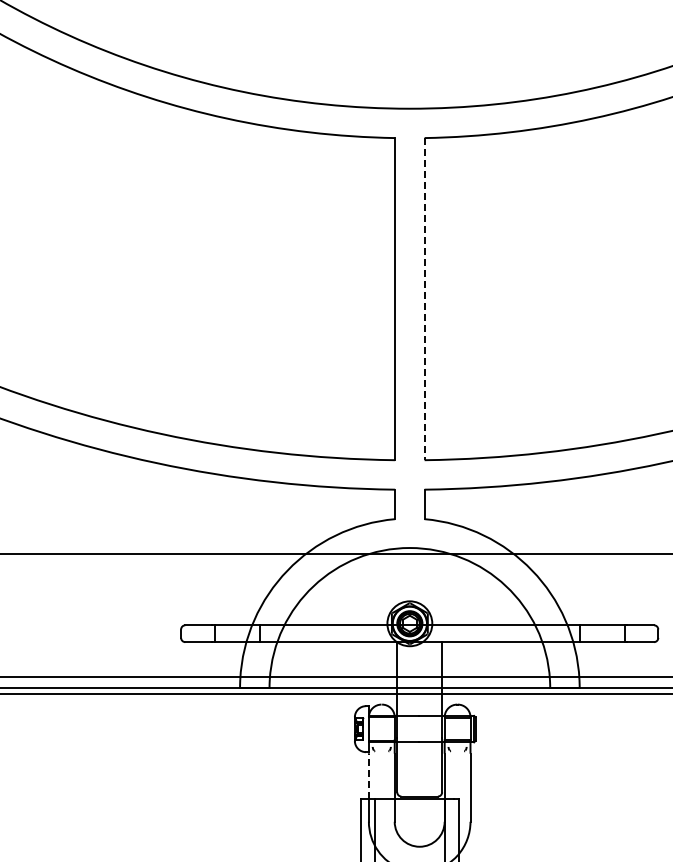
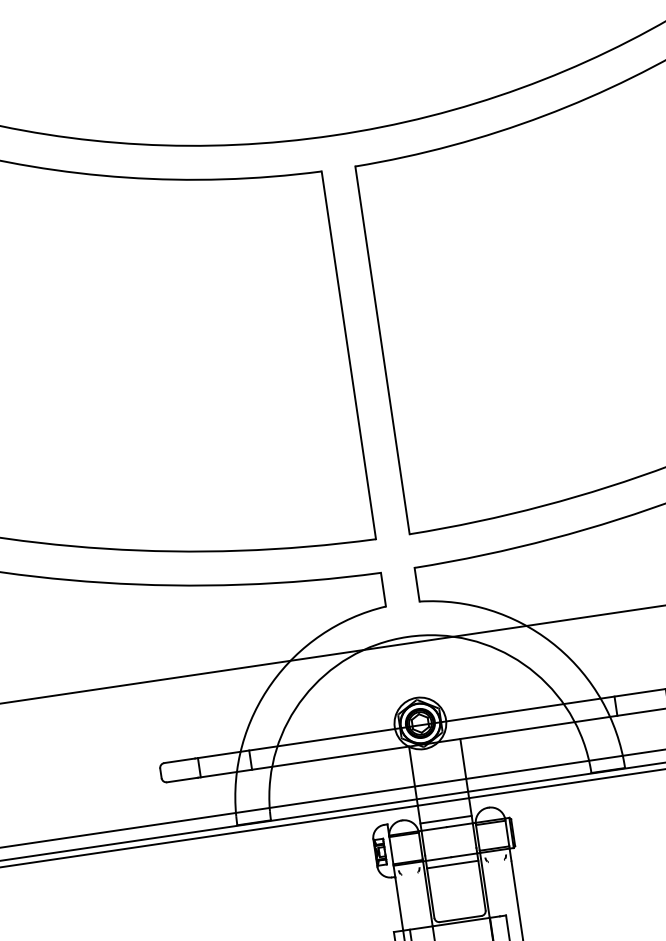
line: (424, 299) -> (382, 350), dashed -> solid
line: (419, 709) -> (445, 819), added
line: (419, 748) -> (452, 864), added
line: (368, 776) -> (398, 904), dashed -> solid

